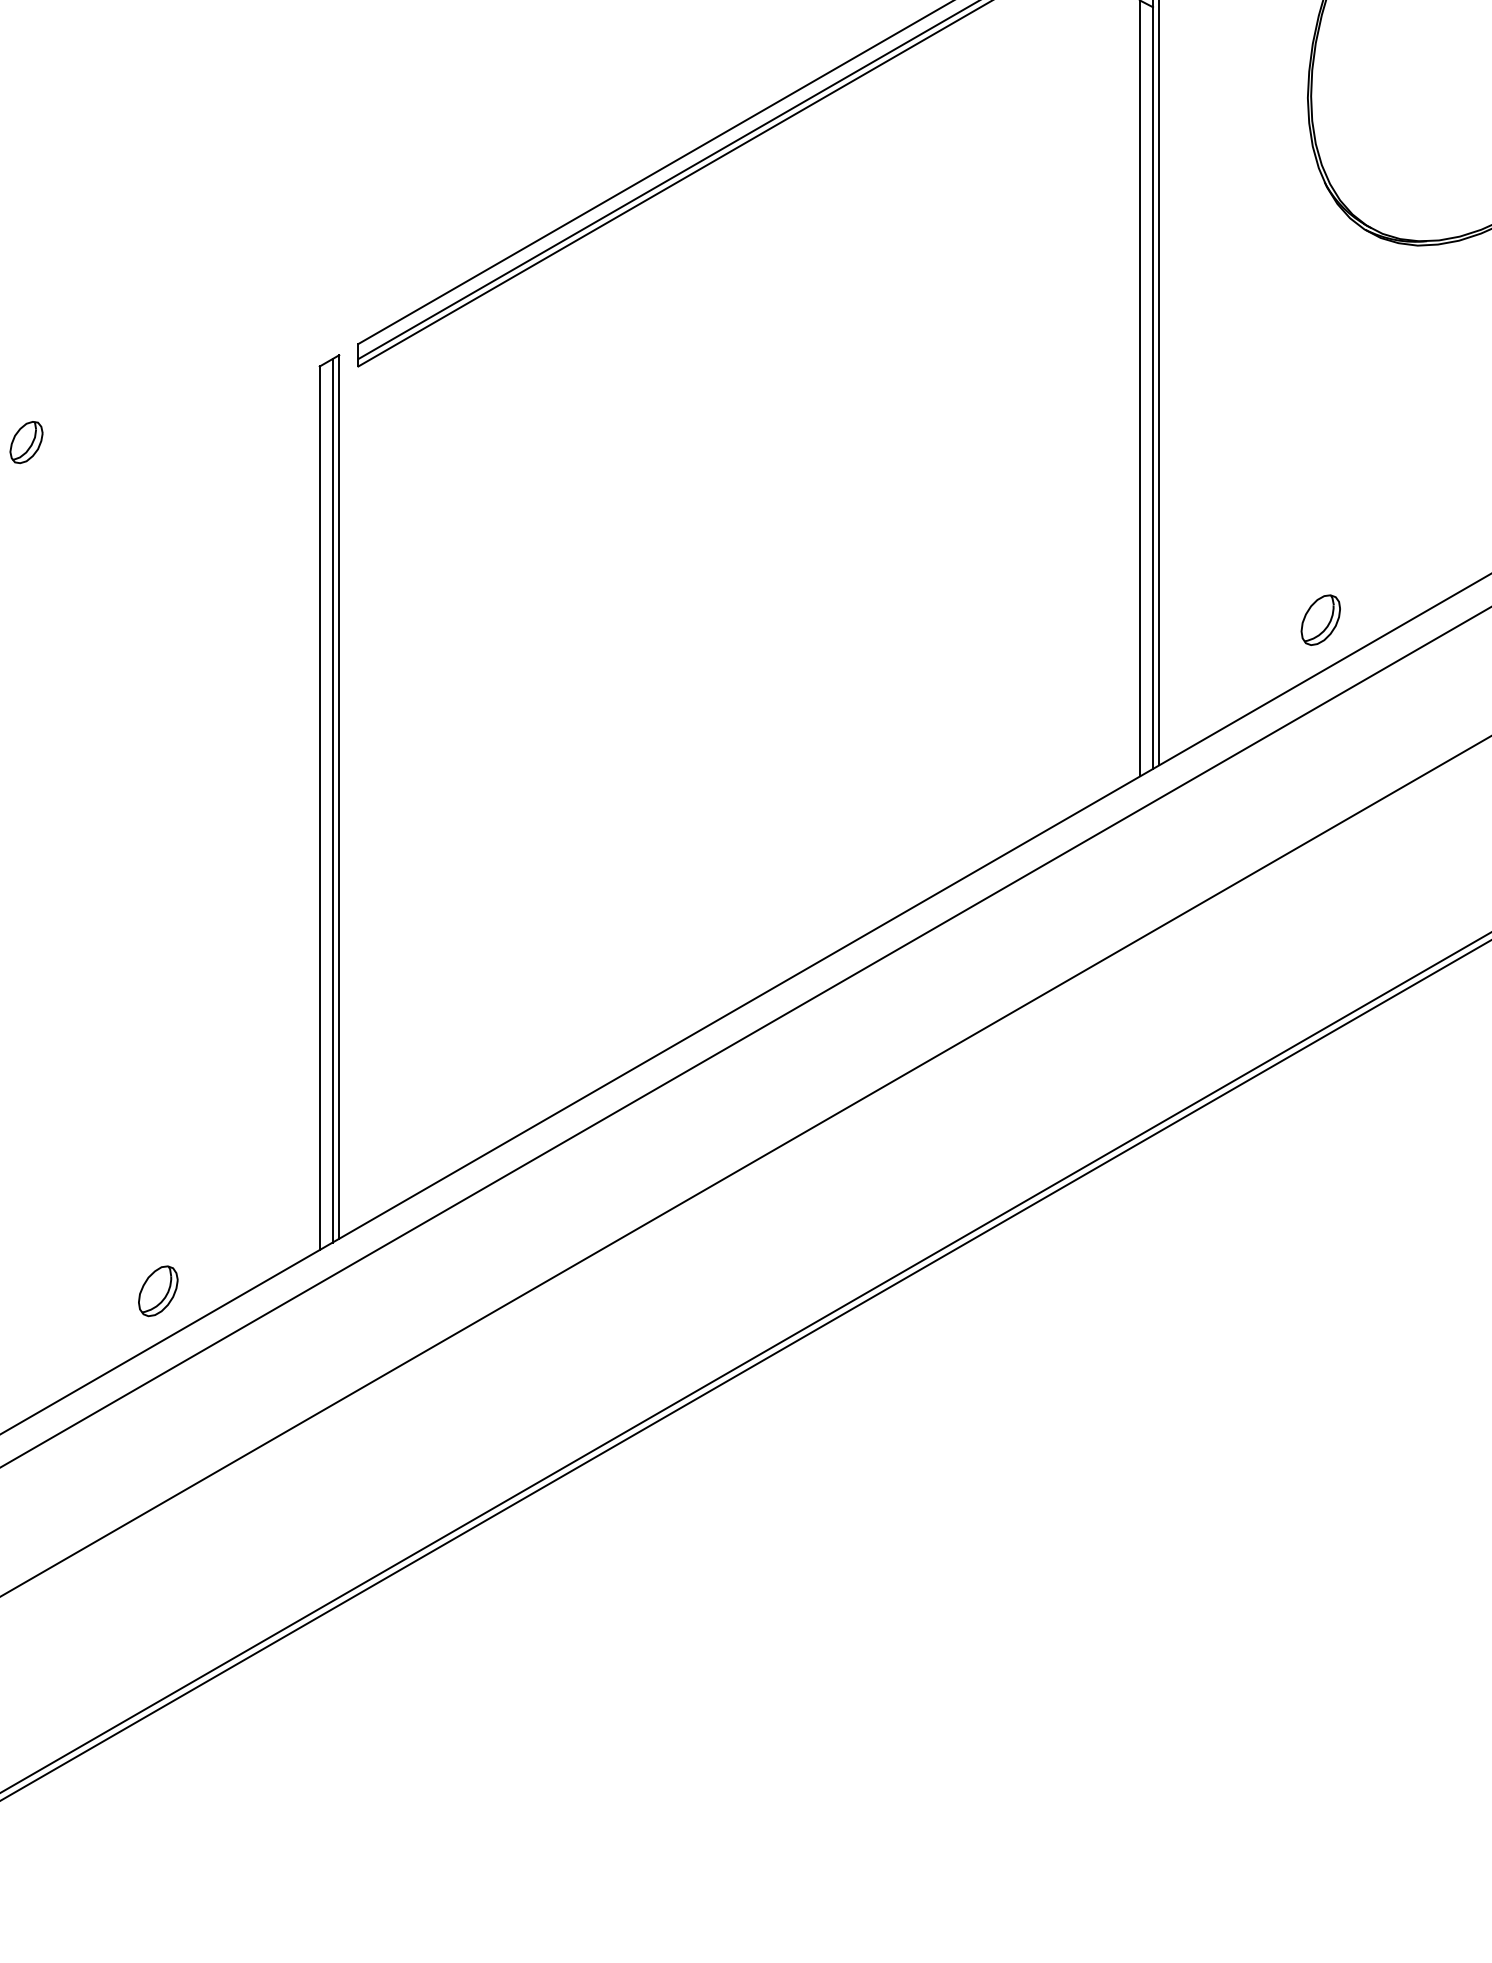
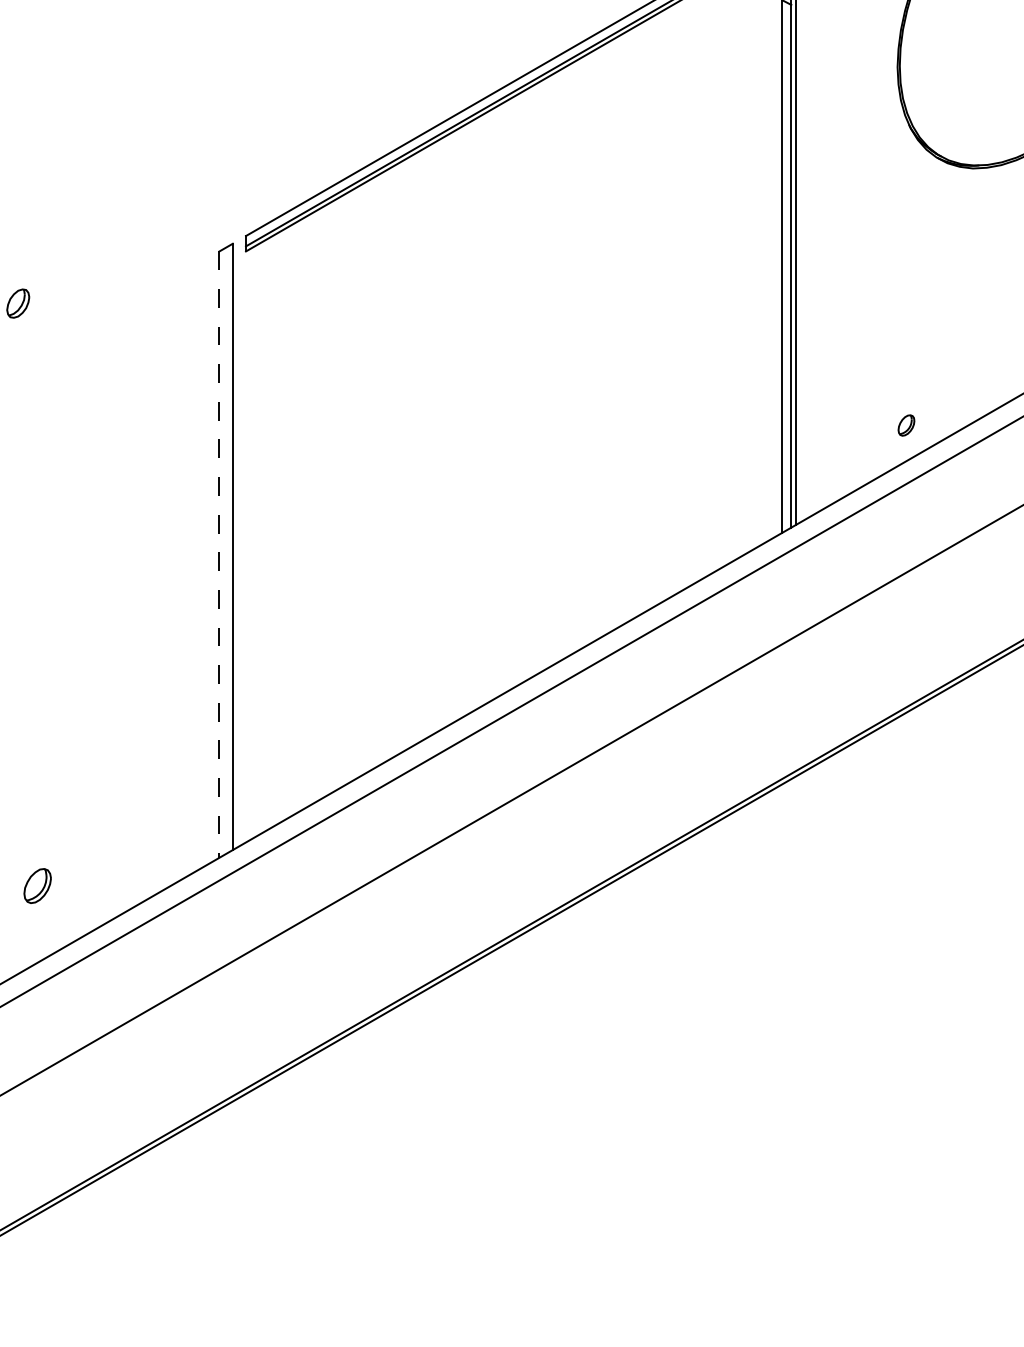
part: (1320, 620) -> (906, 425), size x0.6
line: (332, 800) -> (228, 549), removed
line: (319, 809) -> (219, 555), solid -> dashed
part: (158, 1290) -> (37, 885), moved

